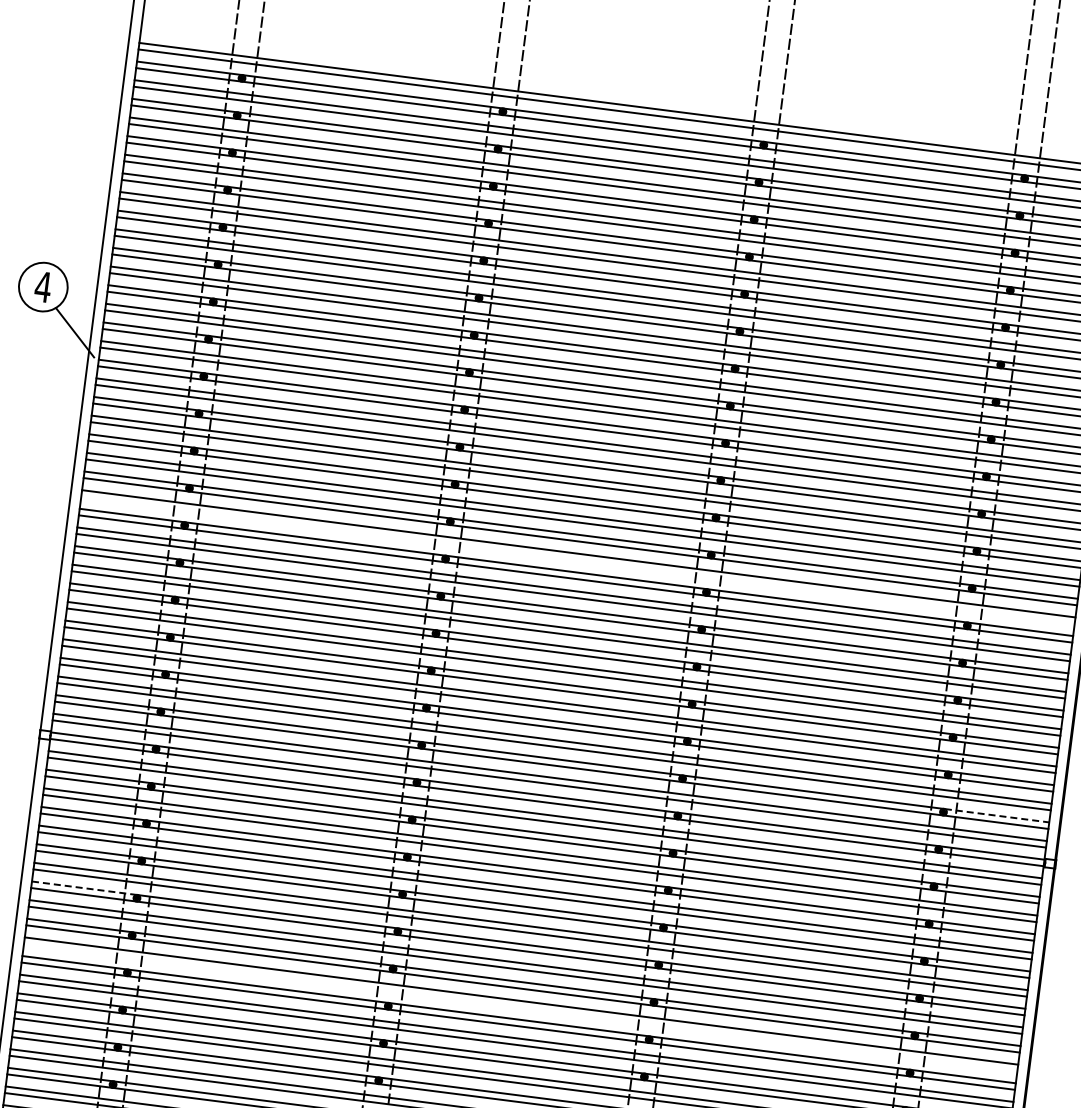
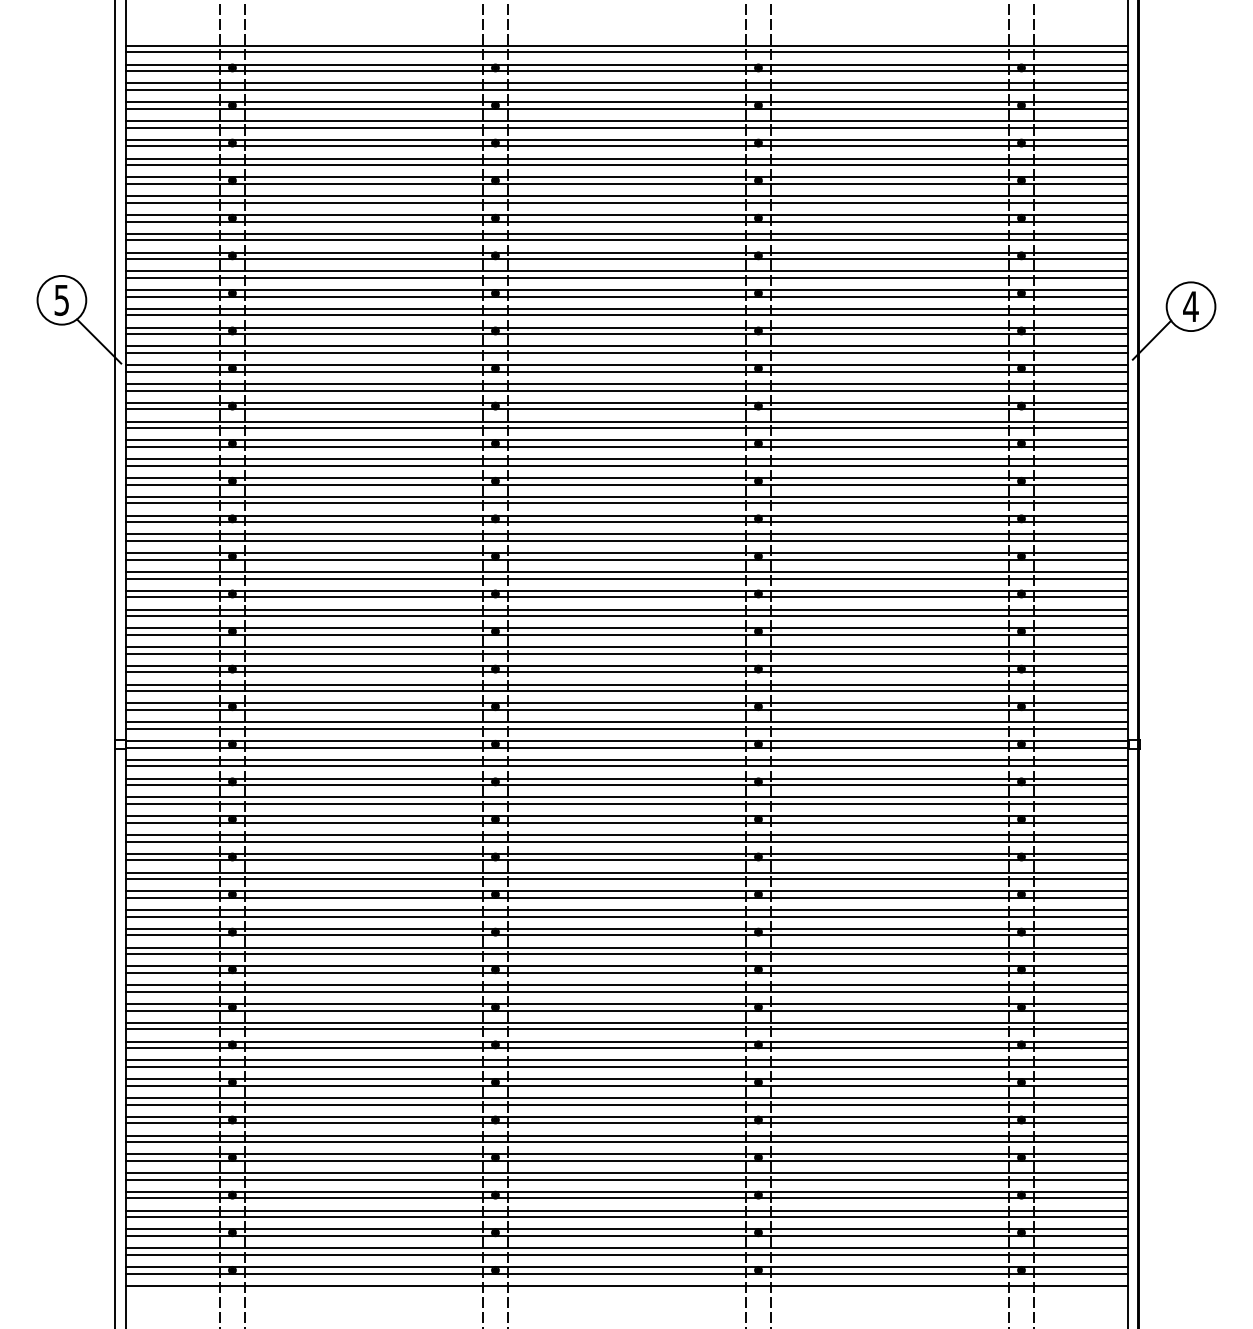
text: (42, 287) -> (61, 300), 4 -> 5
line: (577, 560) -> (626, 503), added
line: (997, 815) -> (1075, 703), dashed -> solid
line: (83, 888) -> (178, 891), dashed -> solid
line: (520, 1007) -> (626, 954), added

